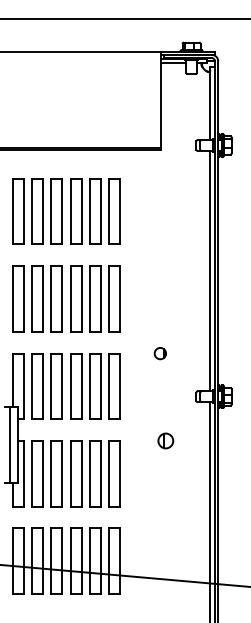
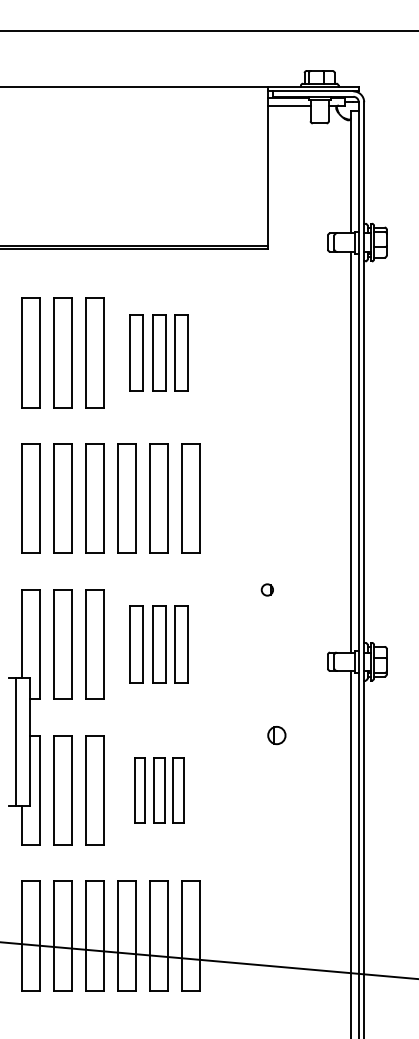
part: (95, 211) -> (159, 352), size x0.7
circle: (159, 353) -> (266, 589), size x0.6
part: (95, 386) -> (159, 644), size x0.7
part: (165, 440) -> (276, 734), size x0.7
part: (95, 473) -> (159, 789), size x0.6

